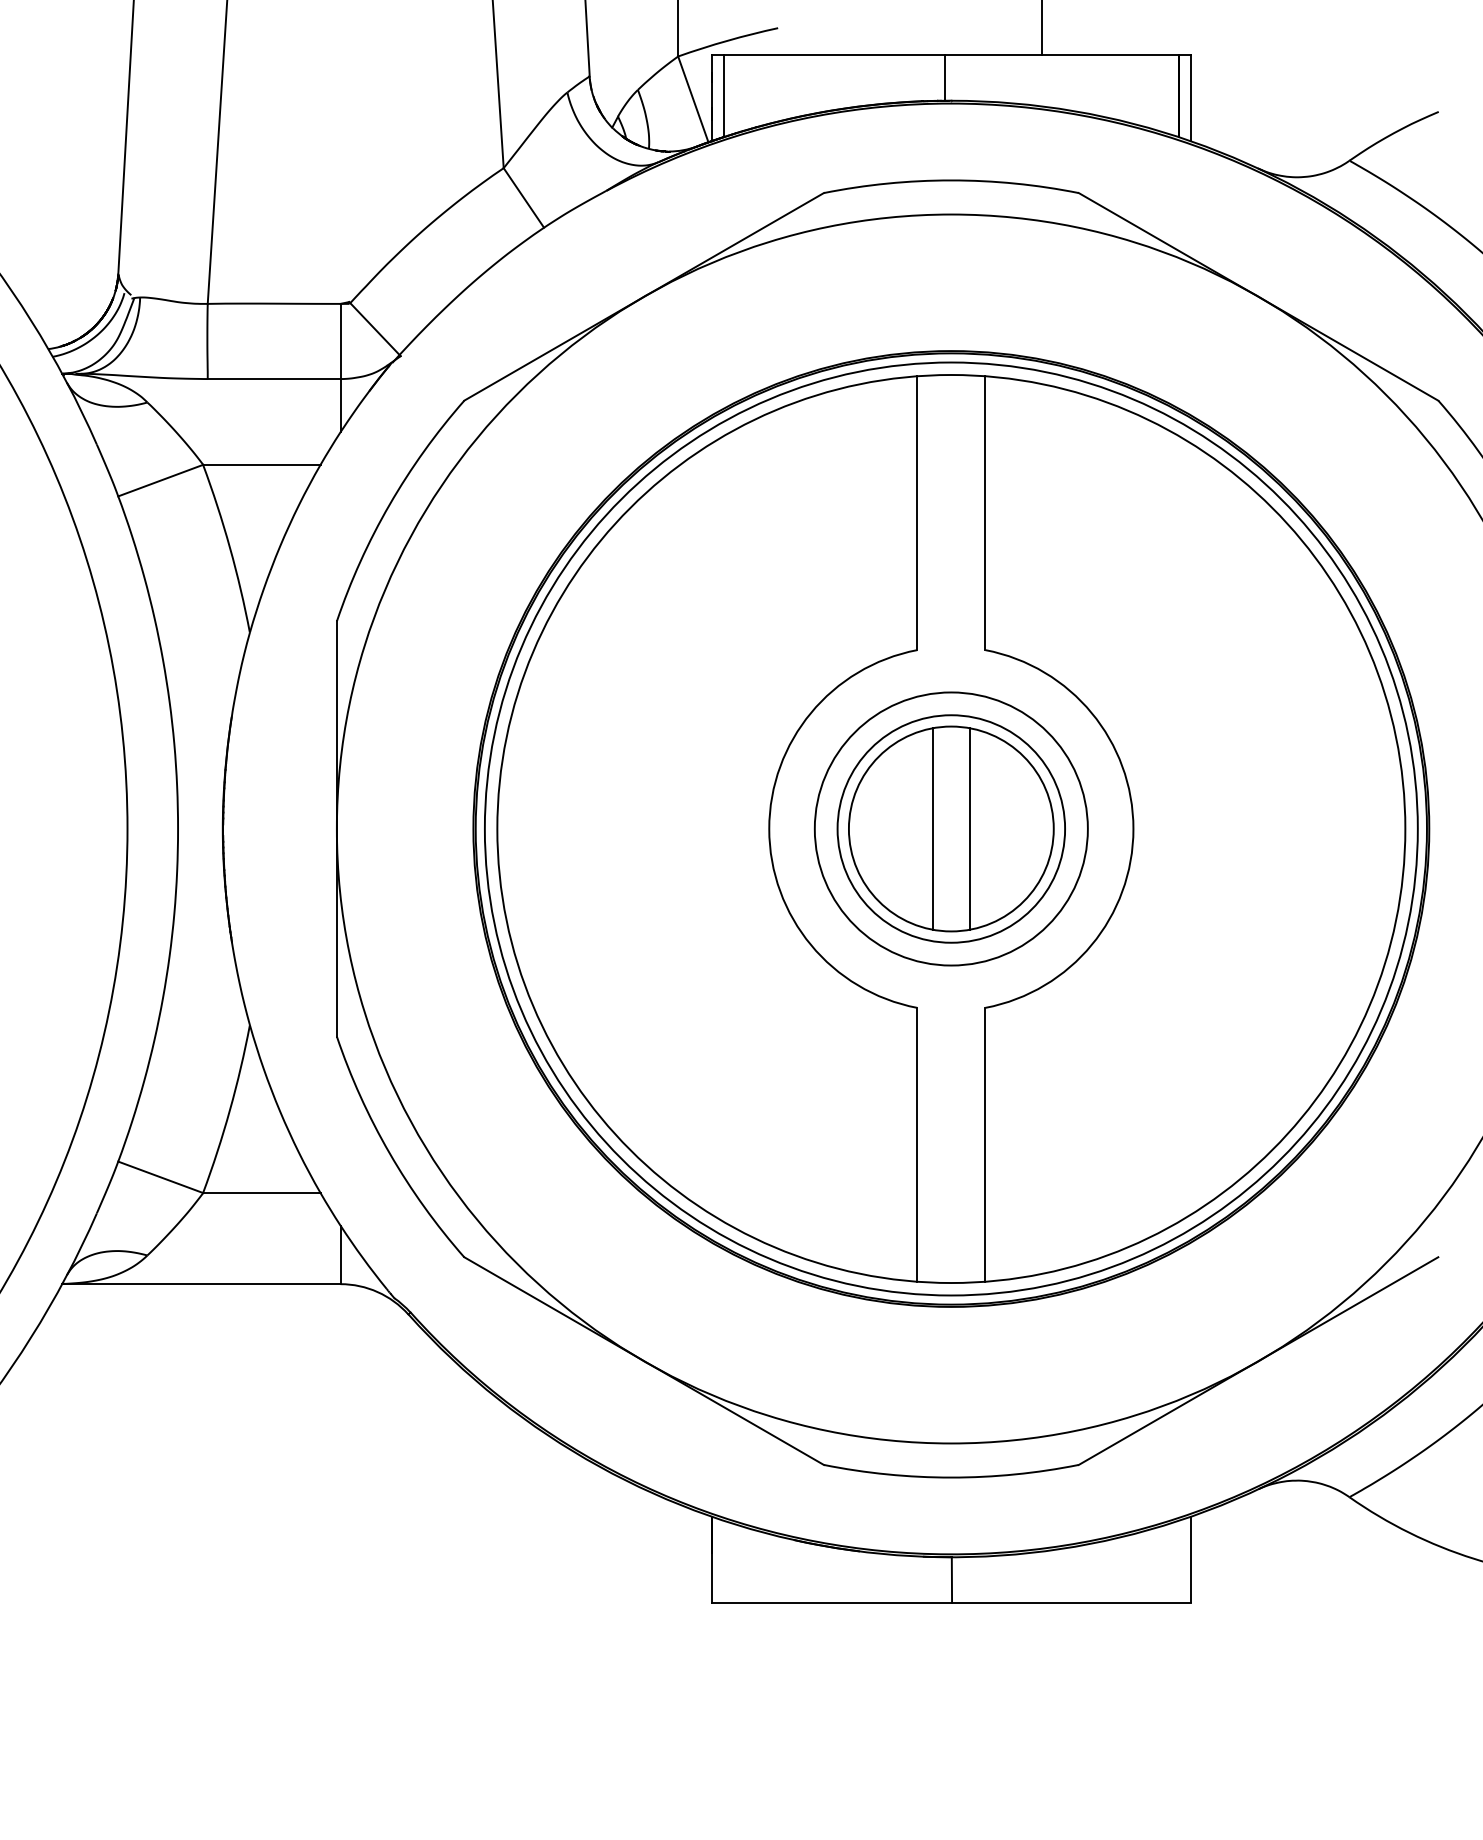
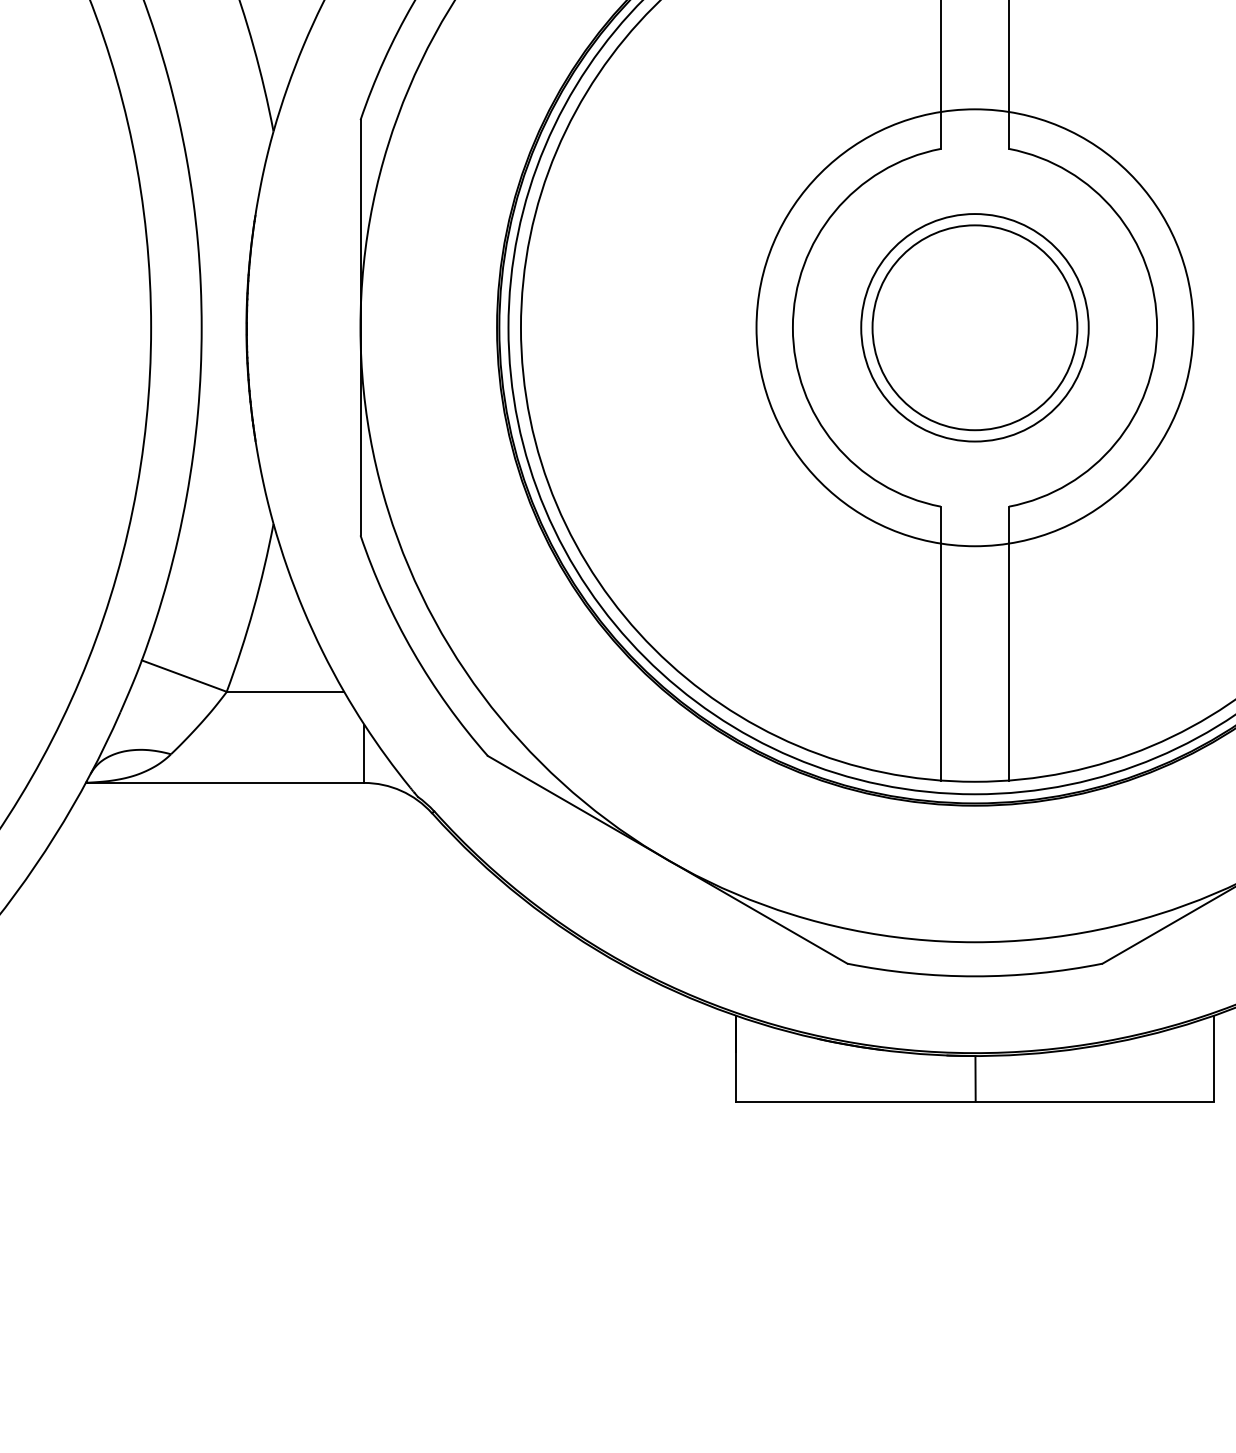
line: (933, 828) -> (957, 327), removed
circle: (950, 828) -> (974, 327), size x1.6
line: (969, 828) -> (993, 327), removed

